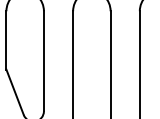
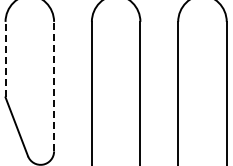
line: (6, 40) -> (5, 59), solid -> dashed
line: (44, 61) -> (54, 86), solid -> dashed

